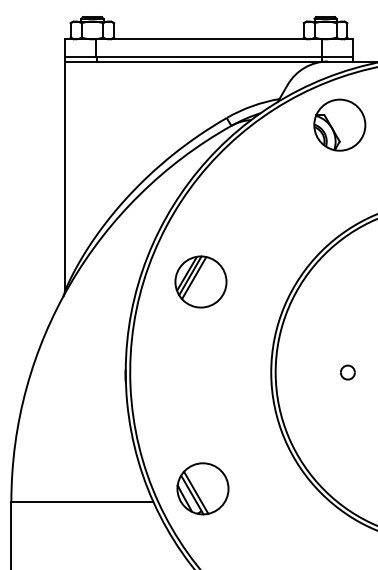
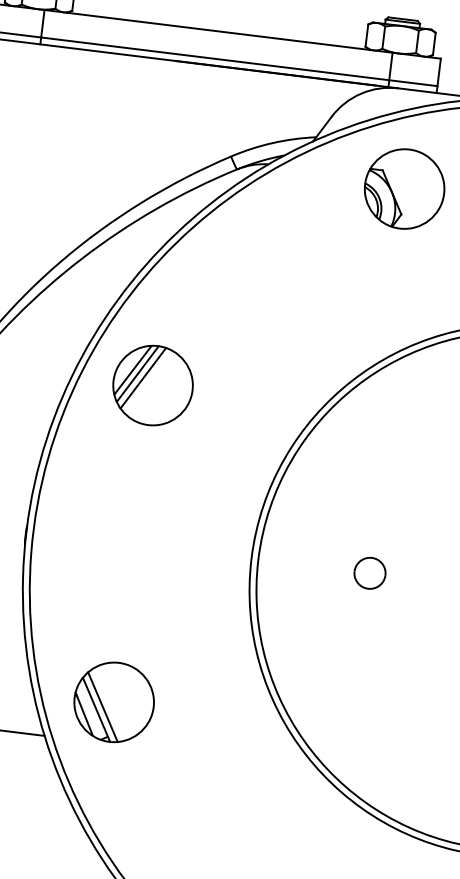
part: (200, 281) -> (152, 384), moved
part: (347, 372) -> (369, 573), size x1.43
part: (202, 488) -> (113, 701), moved

